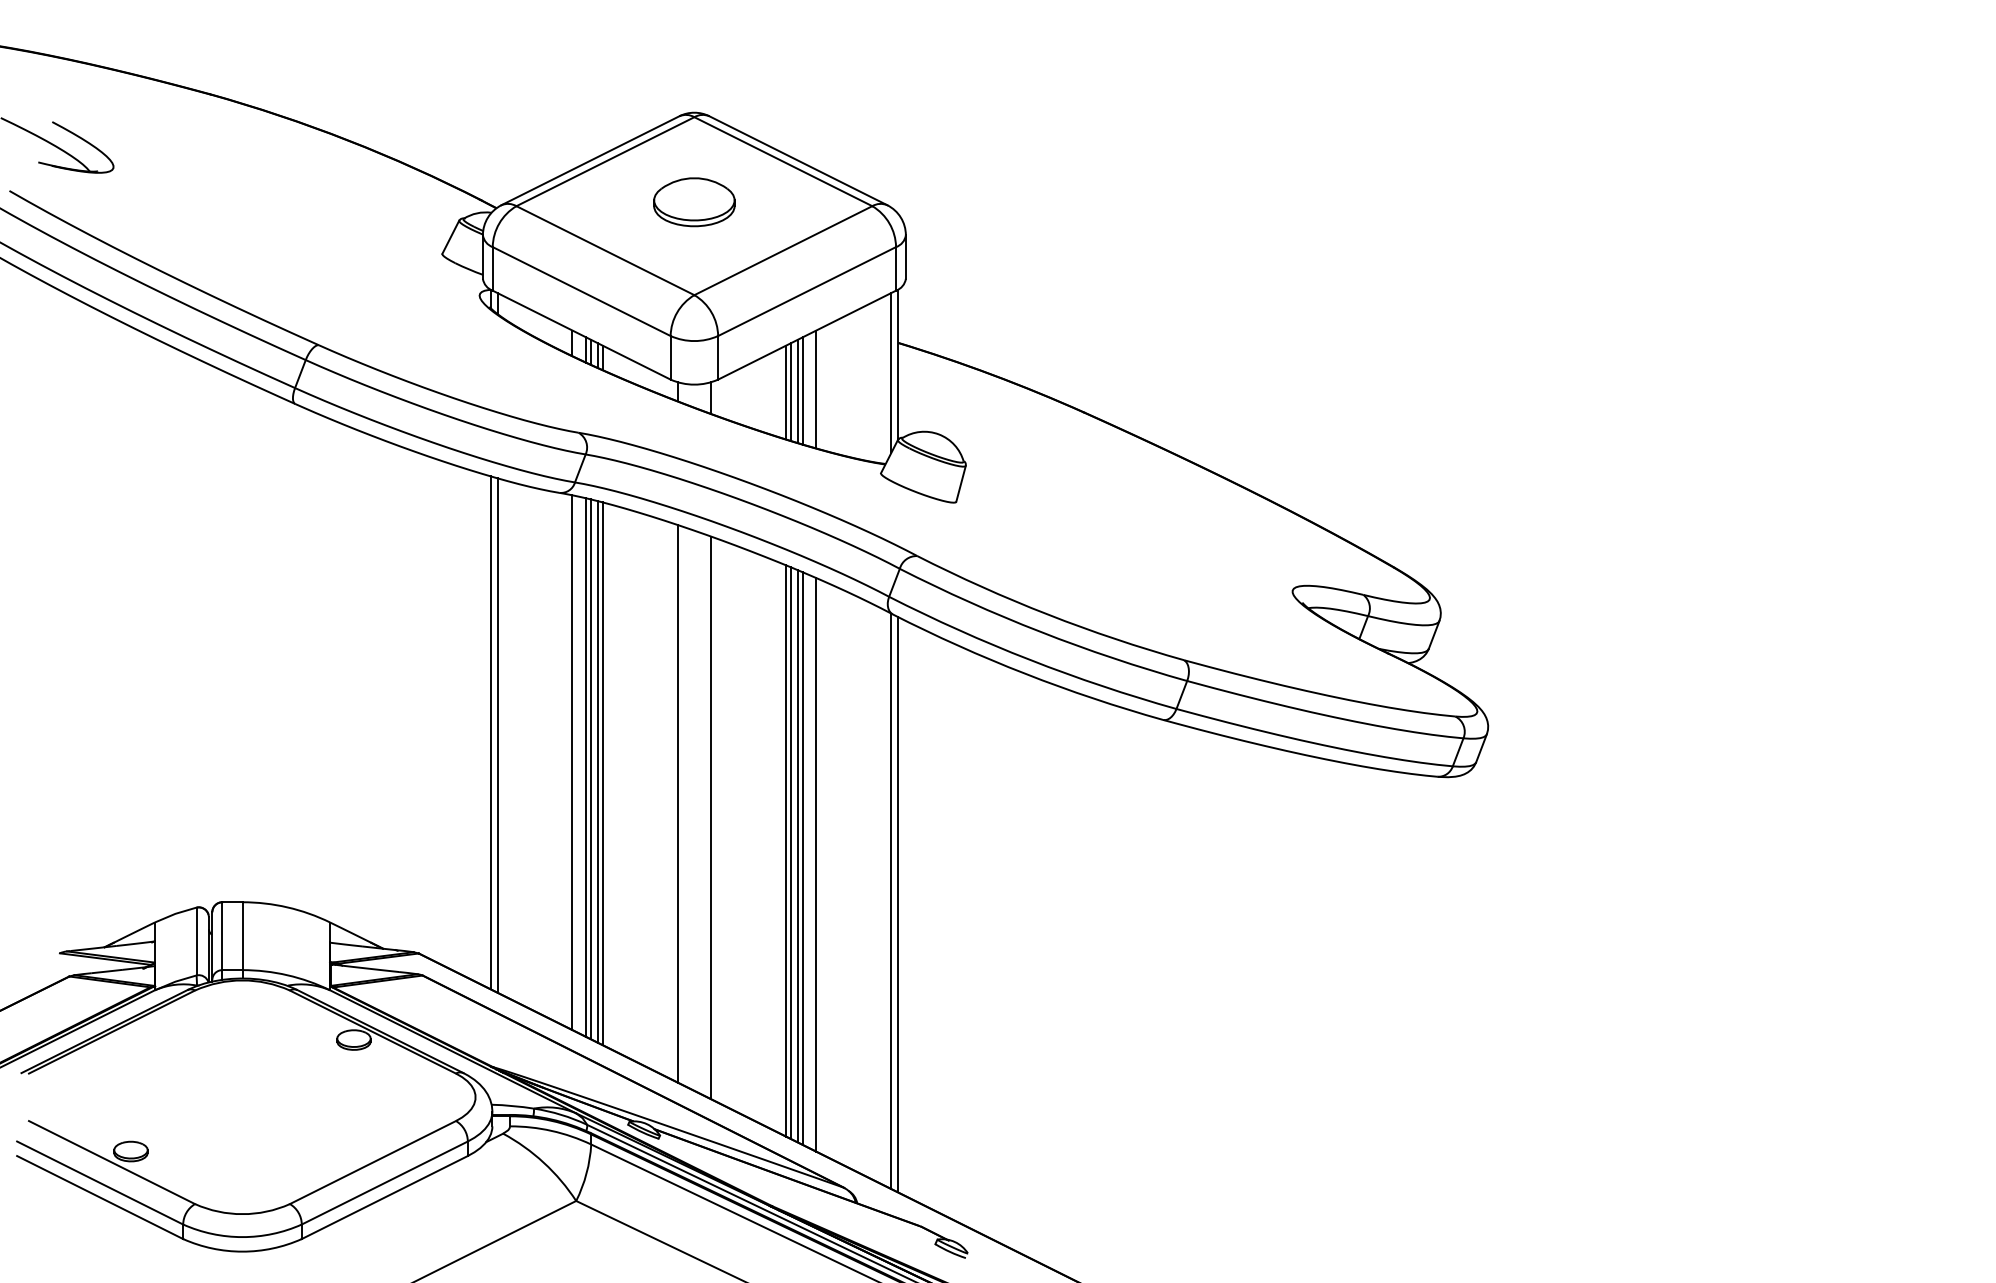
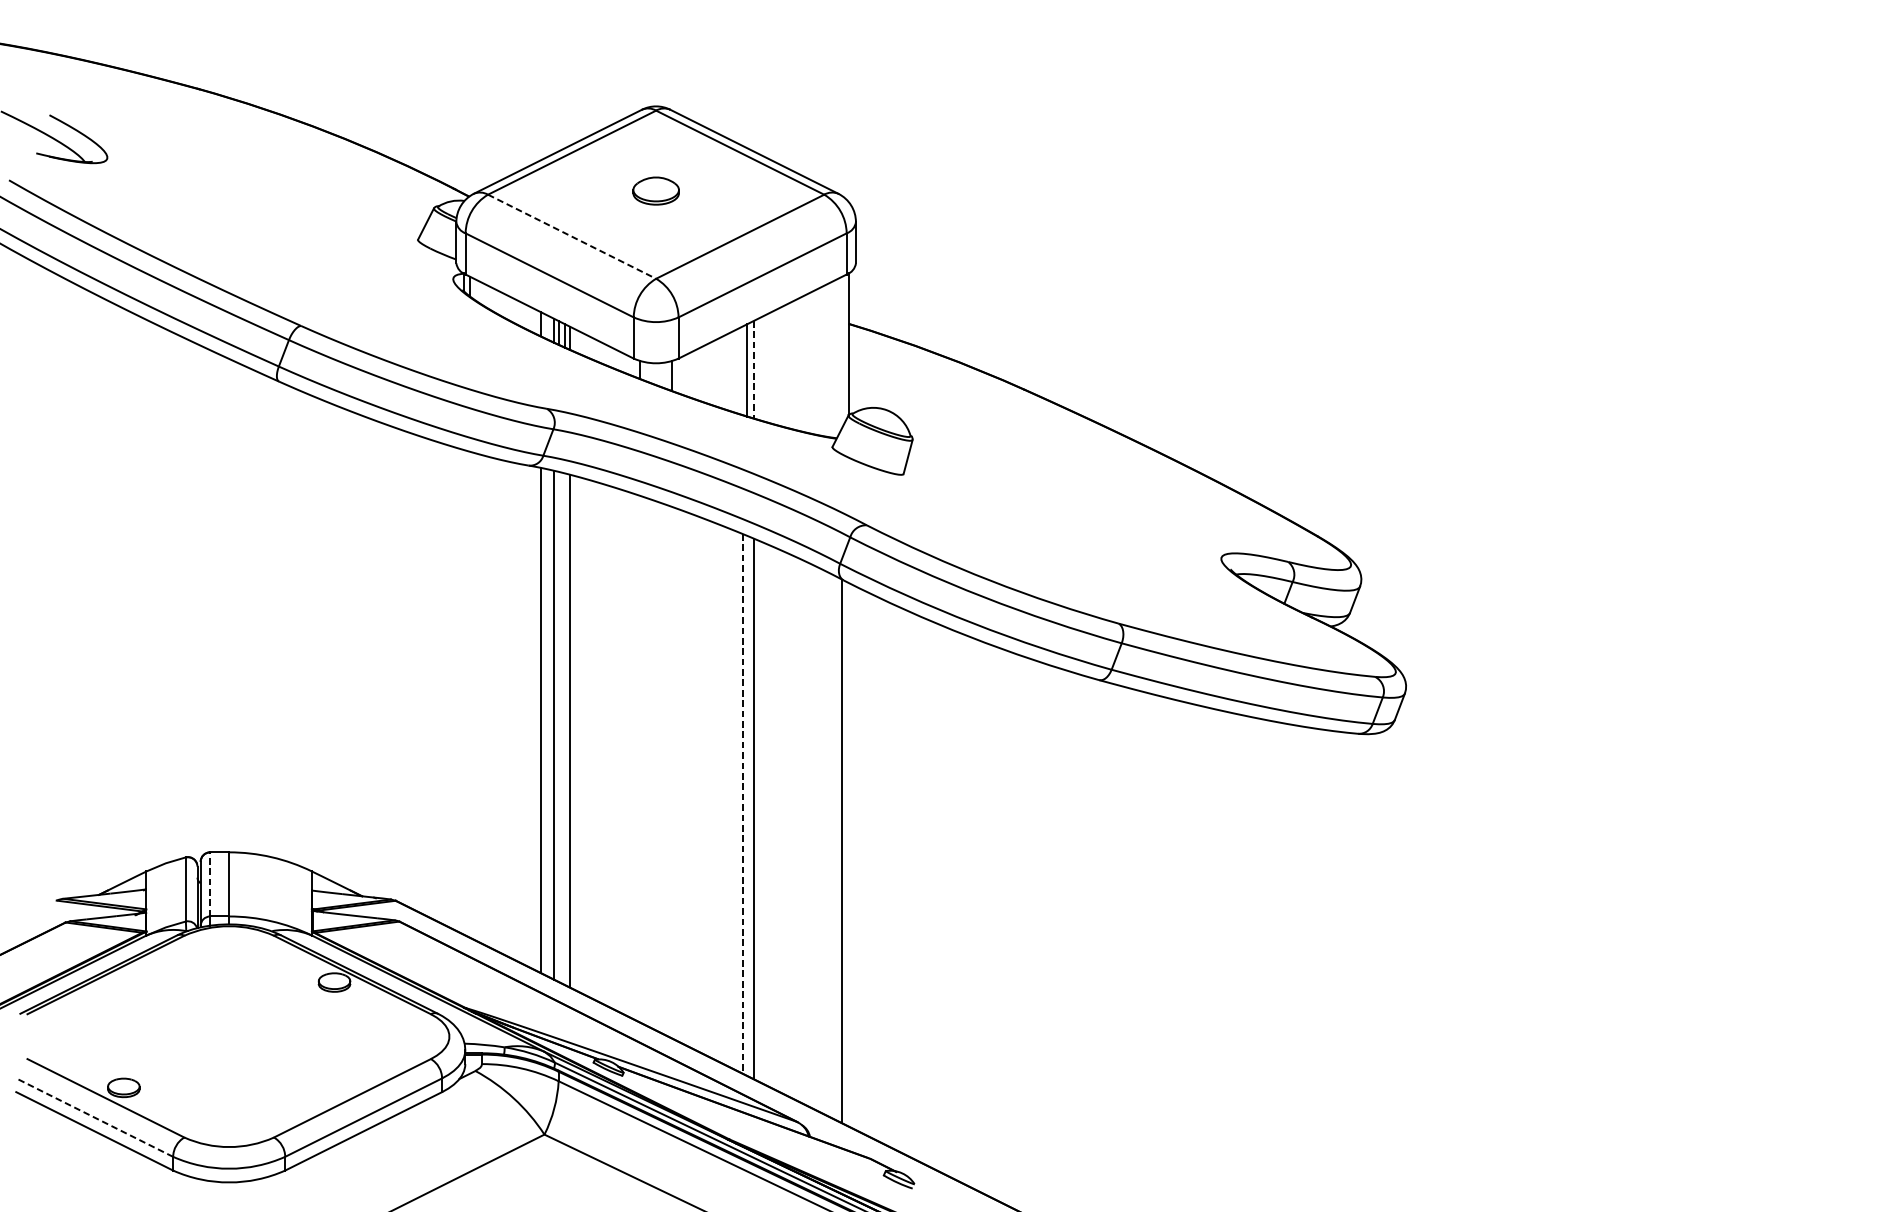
part: (694, 202) -> (656, 191), size x0.6
line: (605, 250) -> (572, 236), solid -> dashed
line: (891, 373) -> (842, 352), removed
line: (816, 389) -> (771, 367), removed
line: (802, 390) -> (758, 368), removed
line: (797, 391) -> (753, 369), solid -> dashed
line: (785, 392) -> (742, 370), removed
line: (490, 732) -> (463, 691), removed
line: (497, 735) -> (470, 694), removed
line: (591, 769) -> (558, 726), removed
line: (597, 771) -> (564, 728), removed
line: (677, 803) -> (640, 759), removed
line: (711, 817) -> (672, 772), removed
line: (785, 850) -> (742, 803), solid -> dashed
line: (790, 852) -> (746, 805), removed
line: (802, 858) -> (758, 811), removed
line: (816, 864) -> (771, 816), removed
line: (898, 904) -> (848, 854), removed
line: (222, 936) -> (210, 884), solid -> dashed
line: (100, 1183) -> (95, 1118), solid -> dashed

